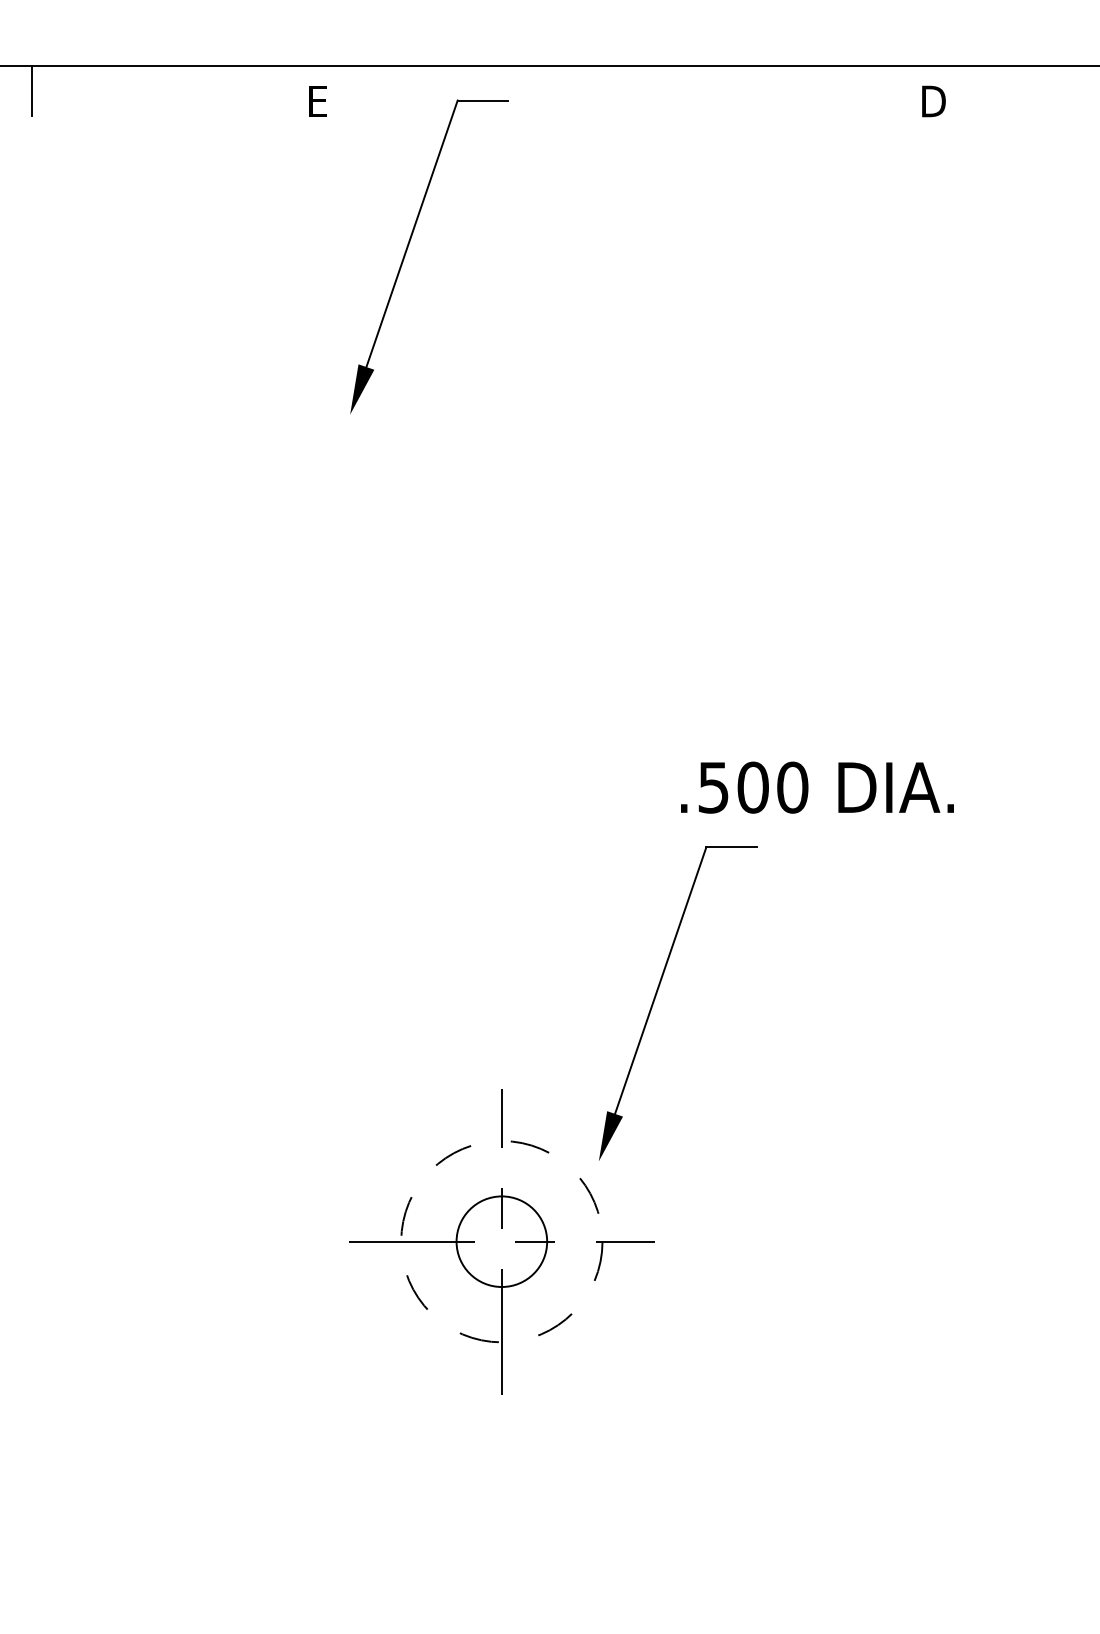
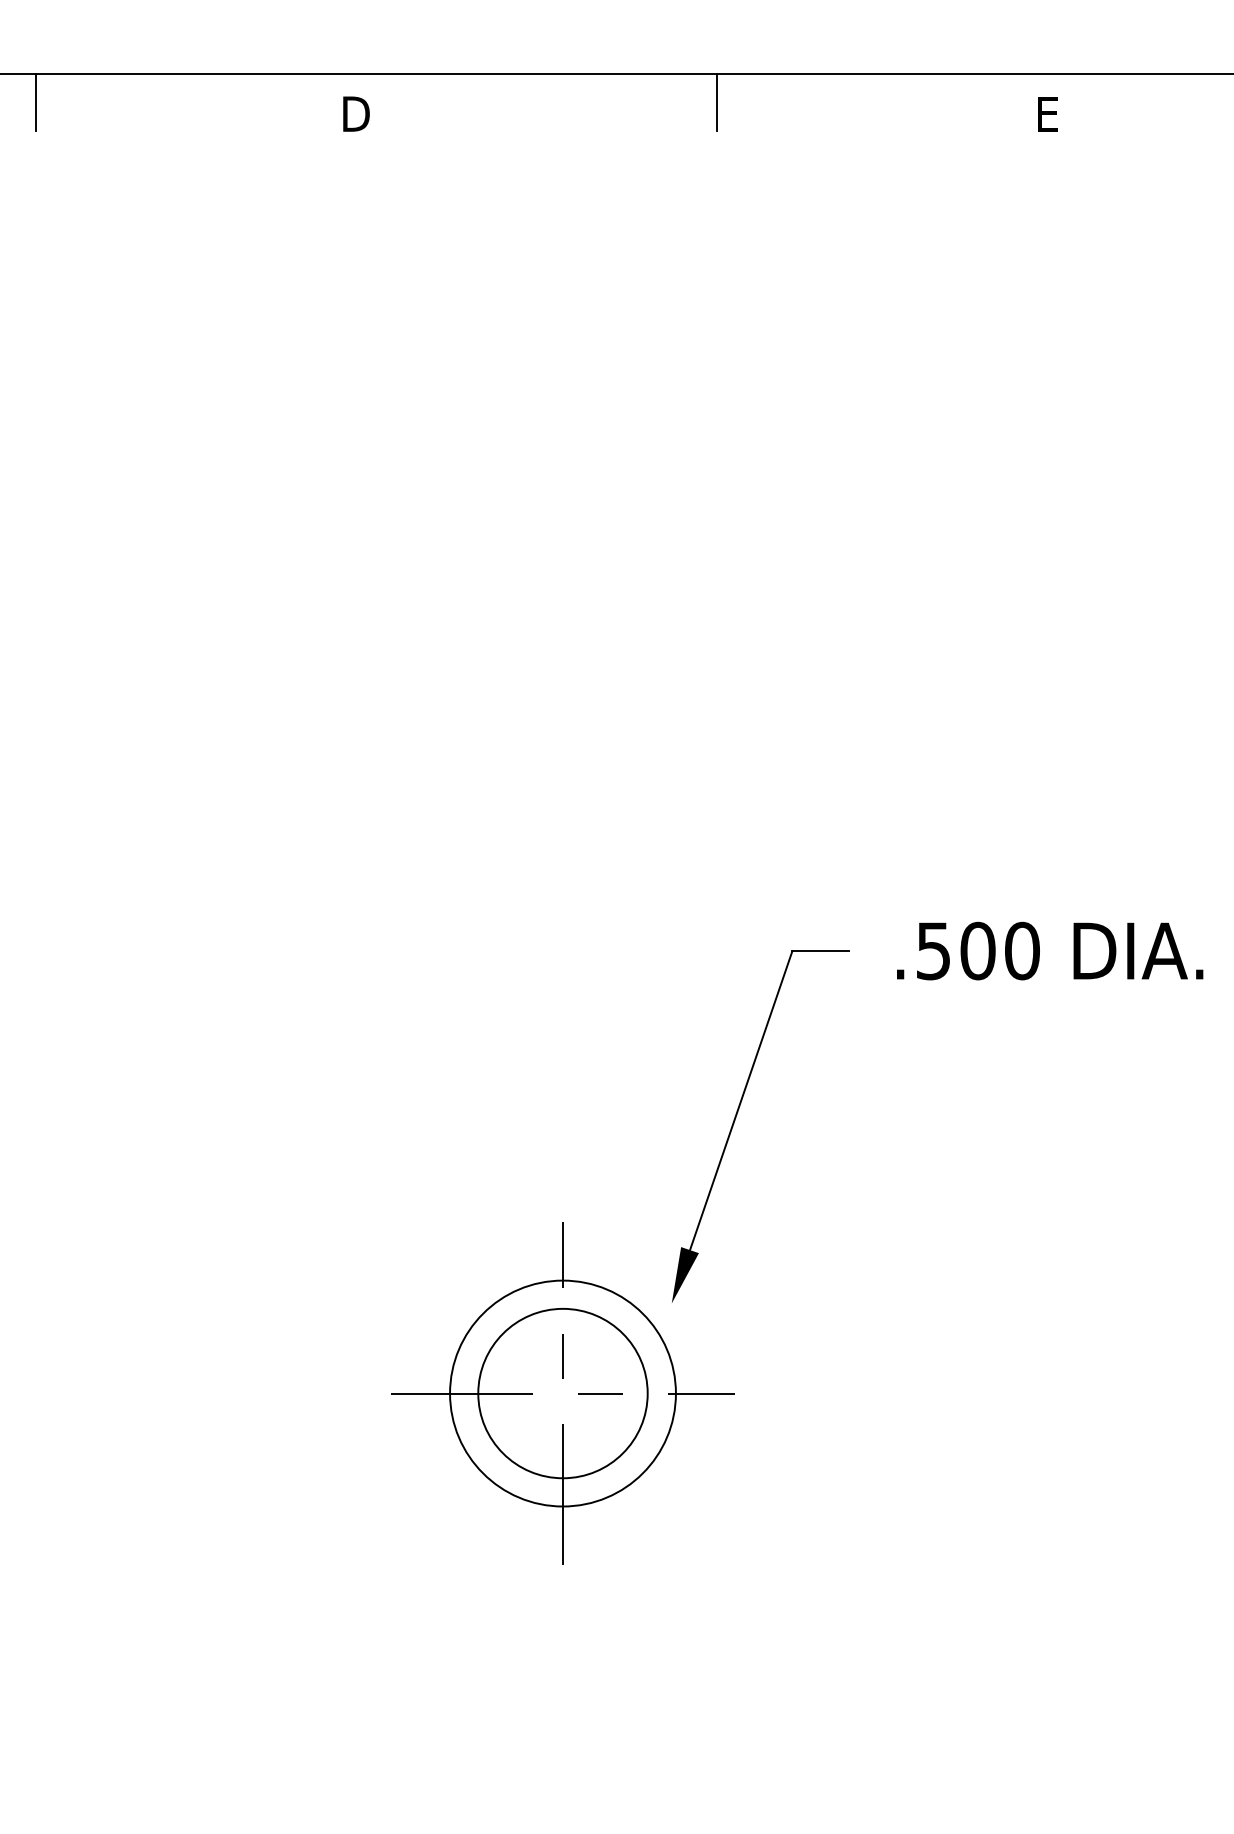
line: (639, 91) -> (717, 102), added
text: (317, 100) -> (356, 113), E -> D
text: (933, 100) -> (1047, 113), D -> E
part: (407, 249) -> (457, 280), removed
text: (817, 787) -> (1050, 950), moved
circle: (501, 1241) -> (562, 1393), dashed -> solid
circle: (501, 1241) -> (562, 1393), size x1.67

